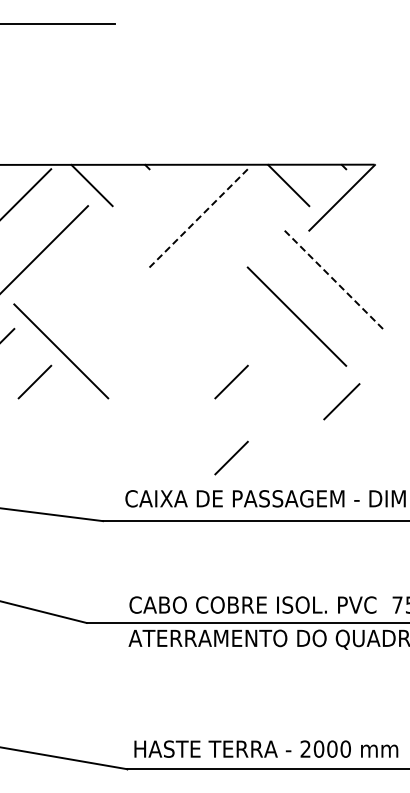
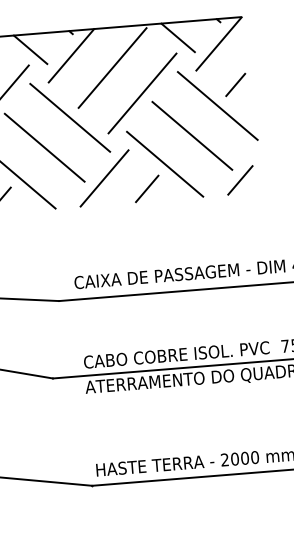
line: (145, 197) -> (71, 55), added
line: (198, 218) -> (112, 68), dashed -> solid
line: (359, 253) -> (235, 84), added
line: (235, 255) -> (142, 93), added
line: (137, 279) -> (70, 117), added
line: (333, 279) -> (217, 105), dashed -> solid
line: (100, 316) -> (44, 147), added
line: (257, 351) -> (164, 164), added
line: (175, 363) -> (103, 178), added
line: (341, 401) -> (240, 180), moved
line: (231, 457) -> (151, 245), removed

